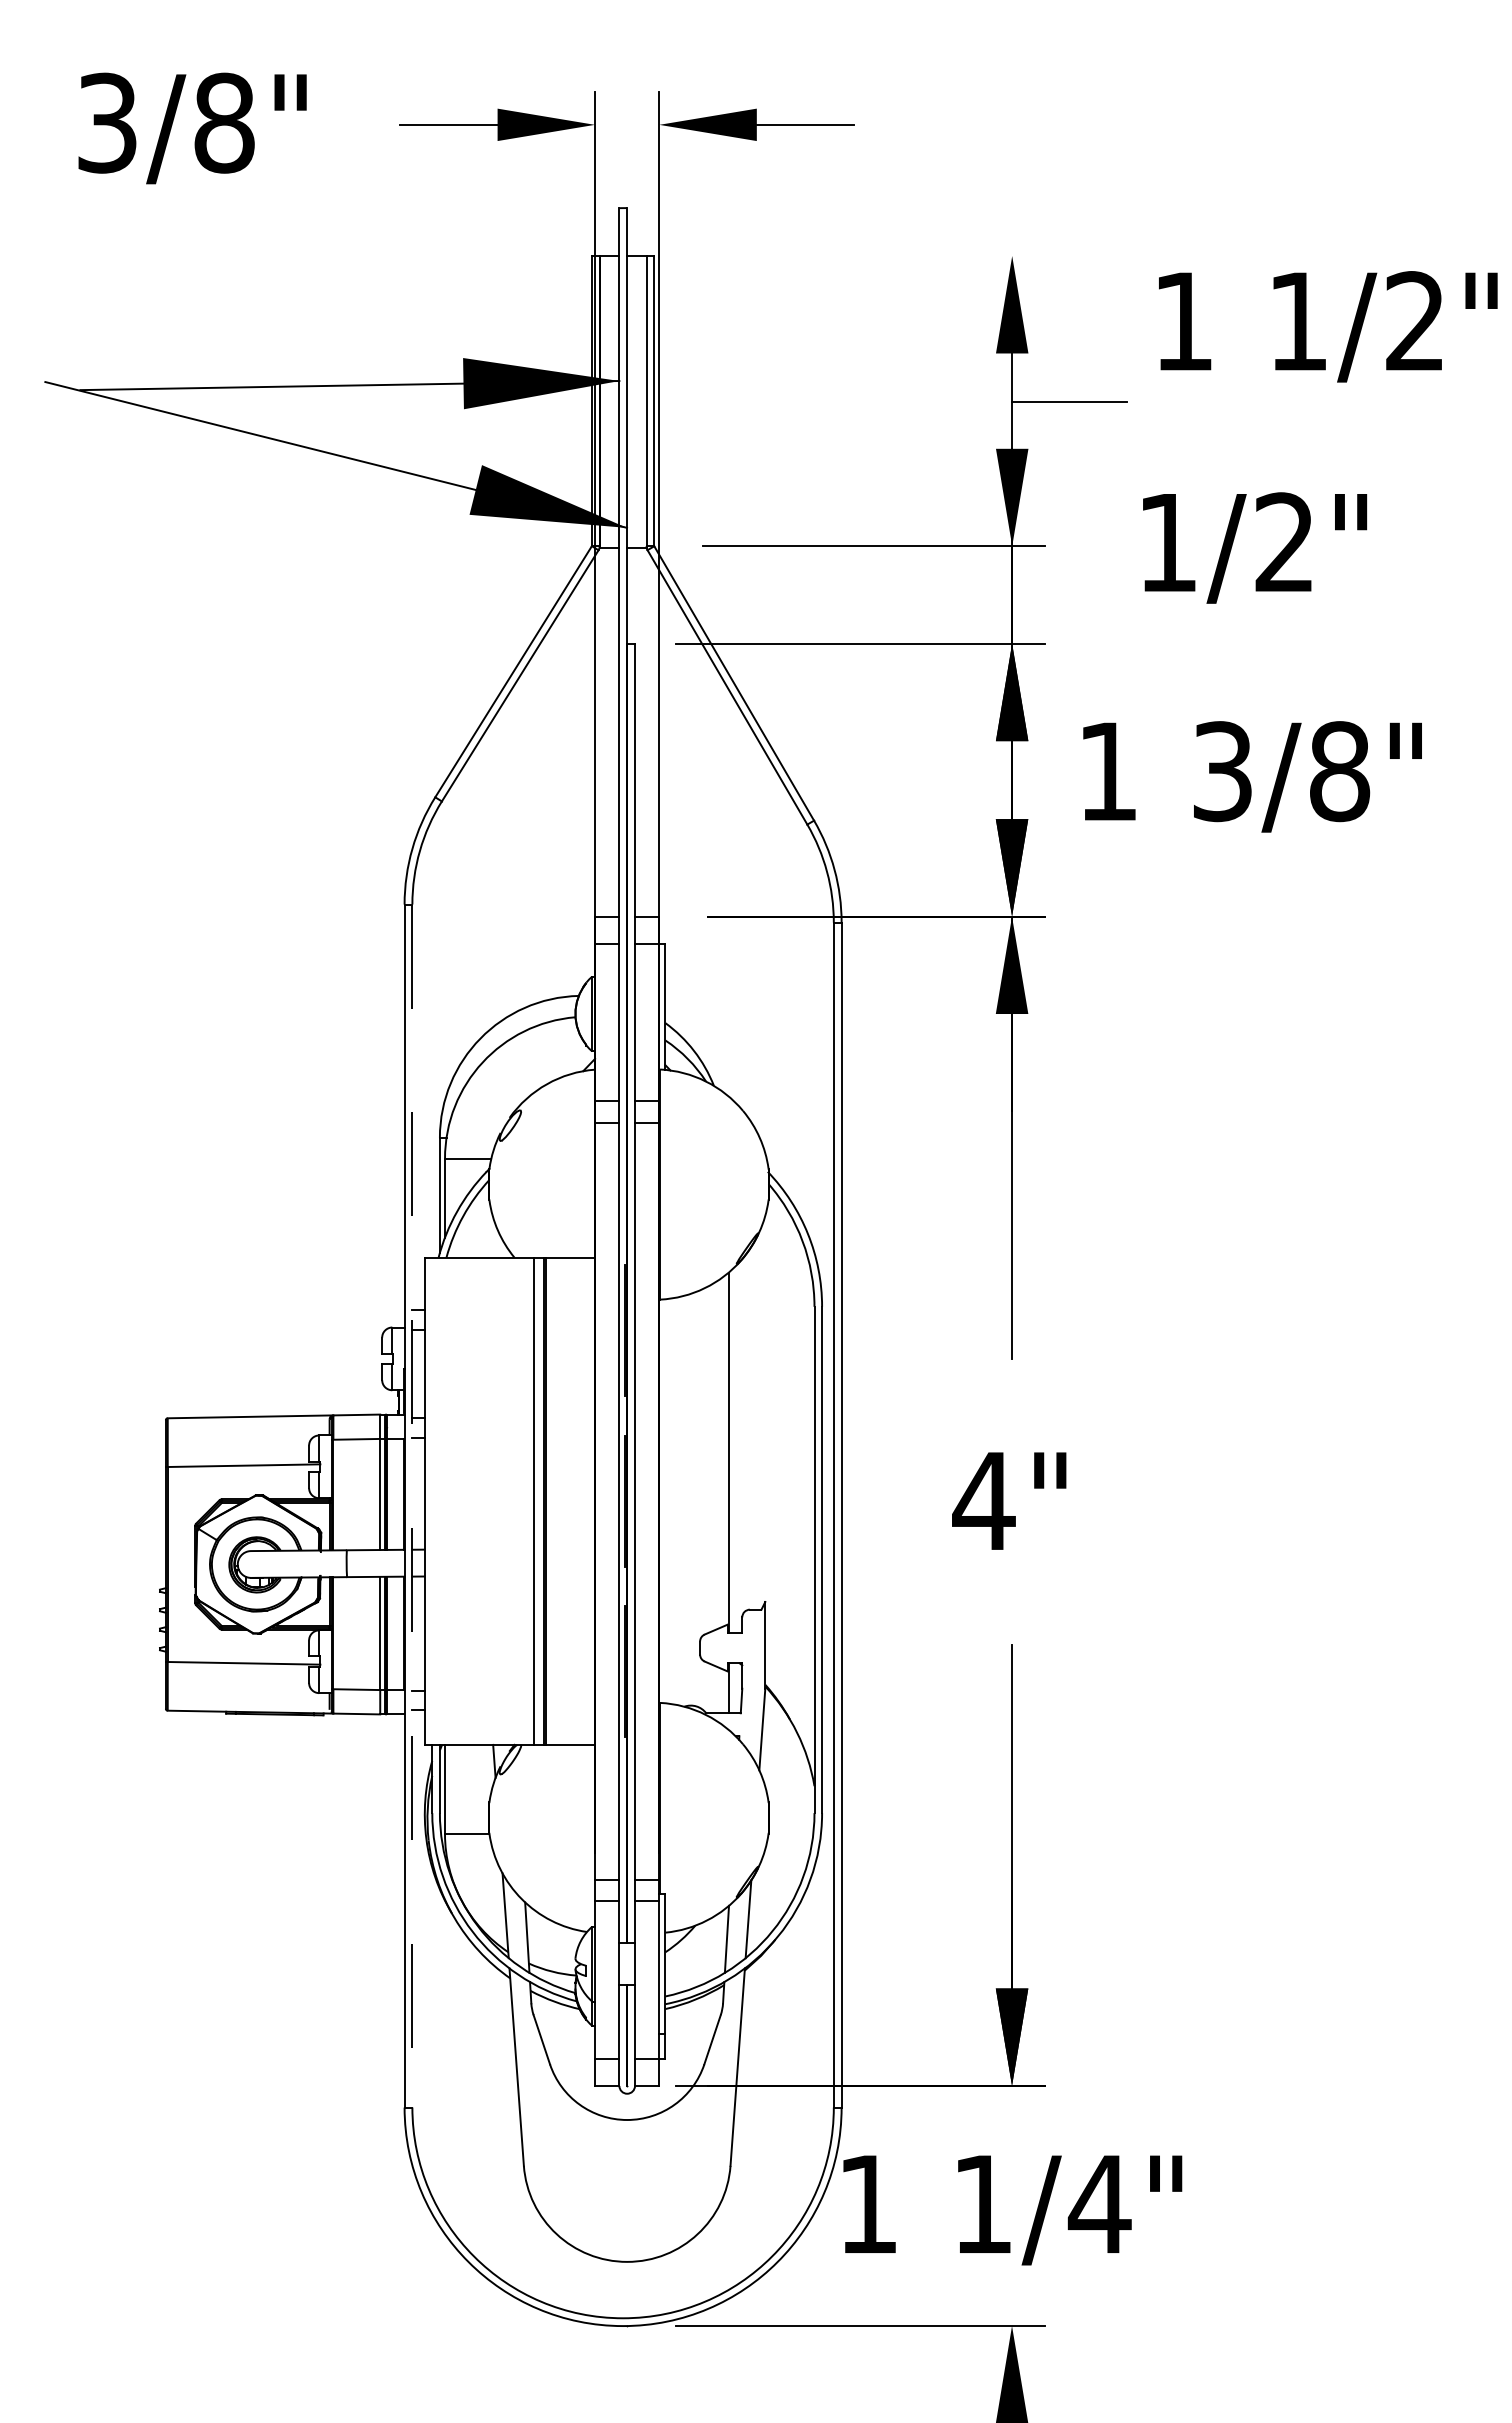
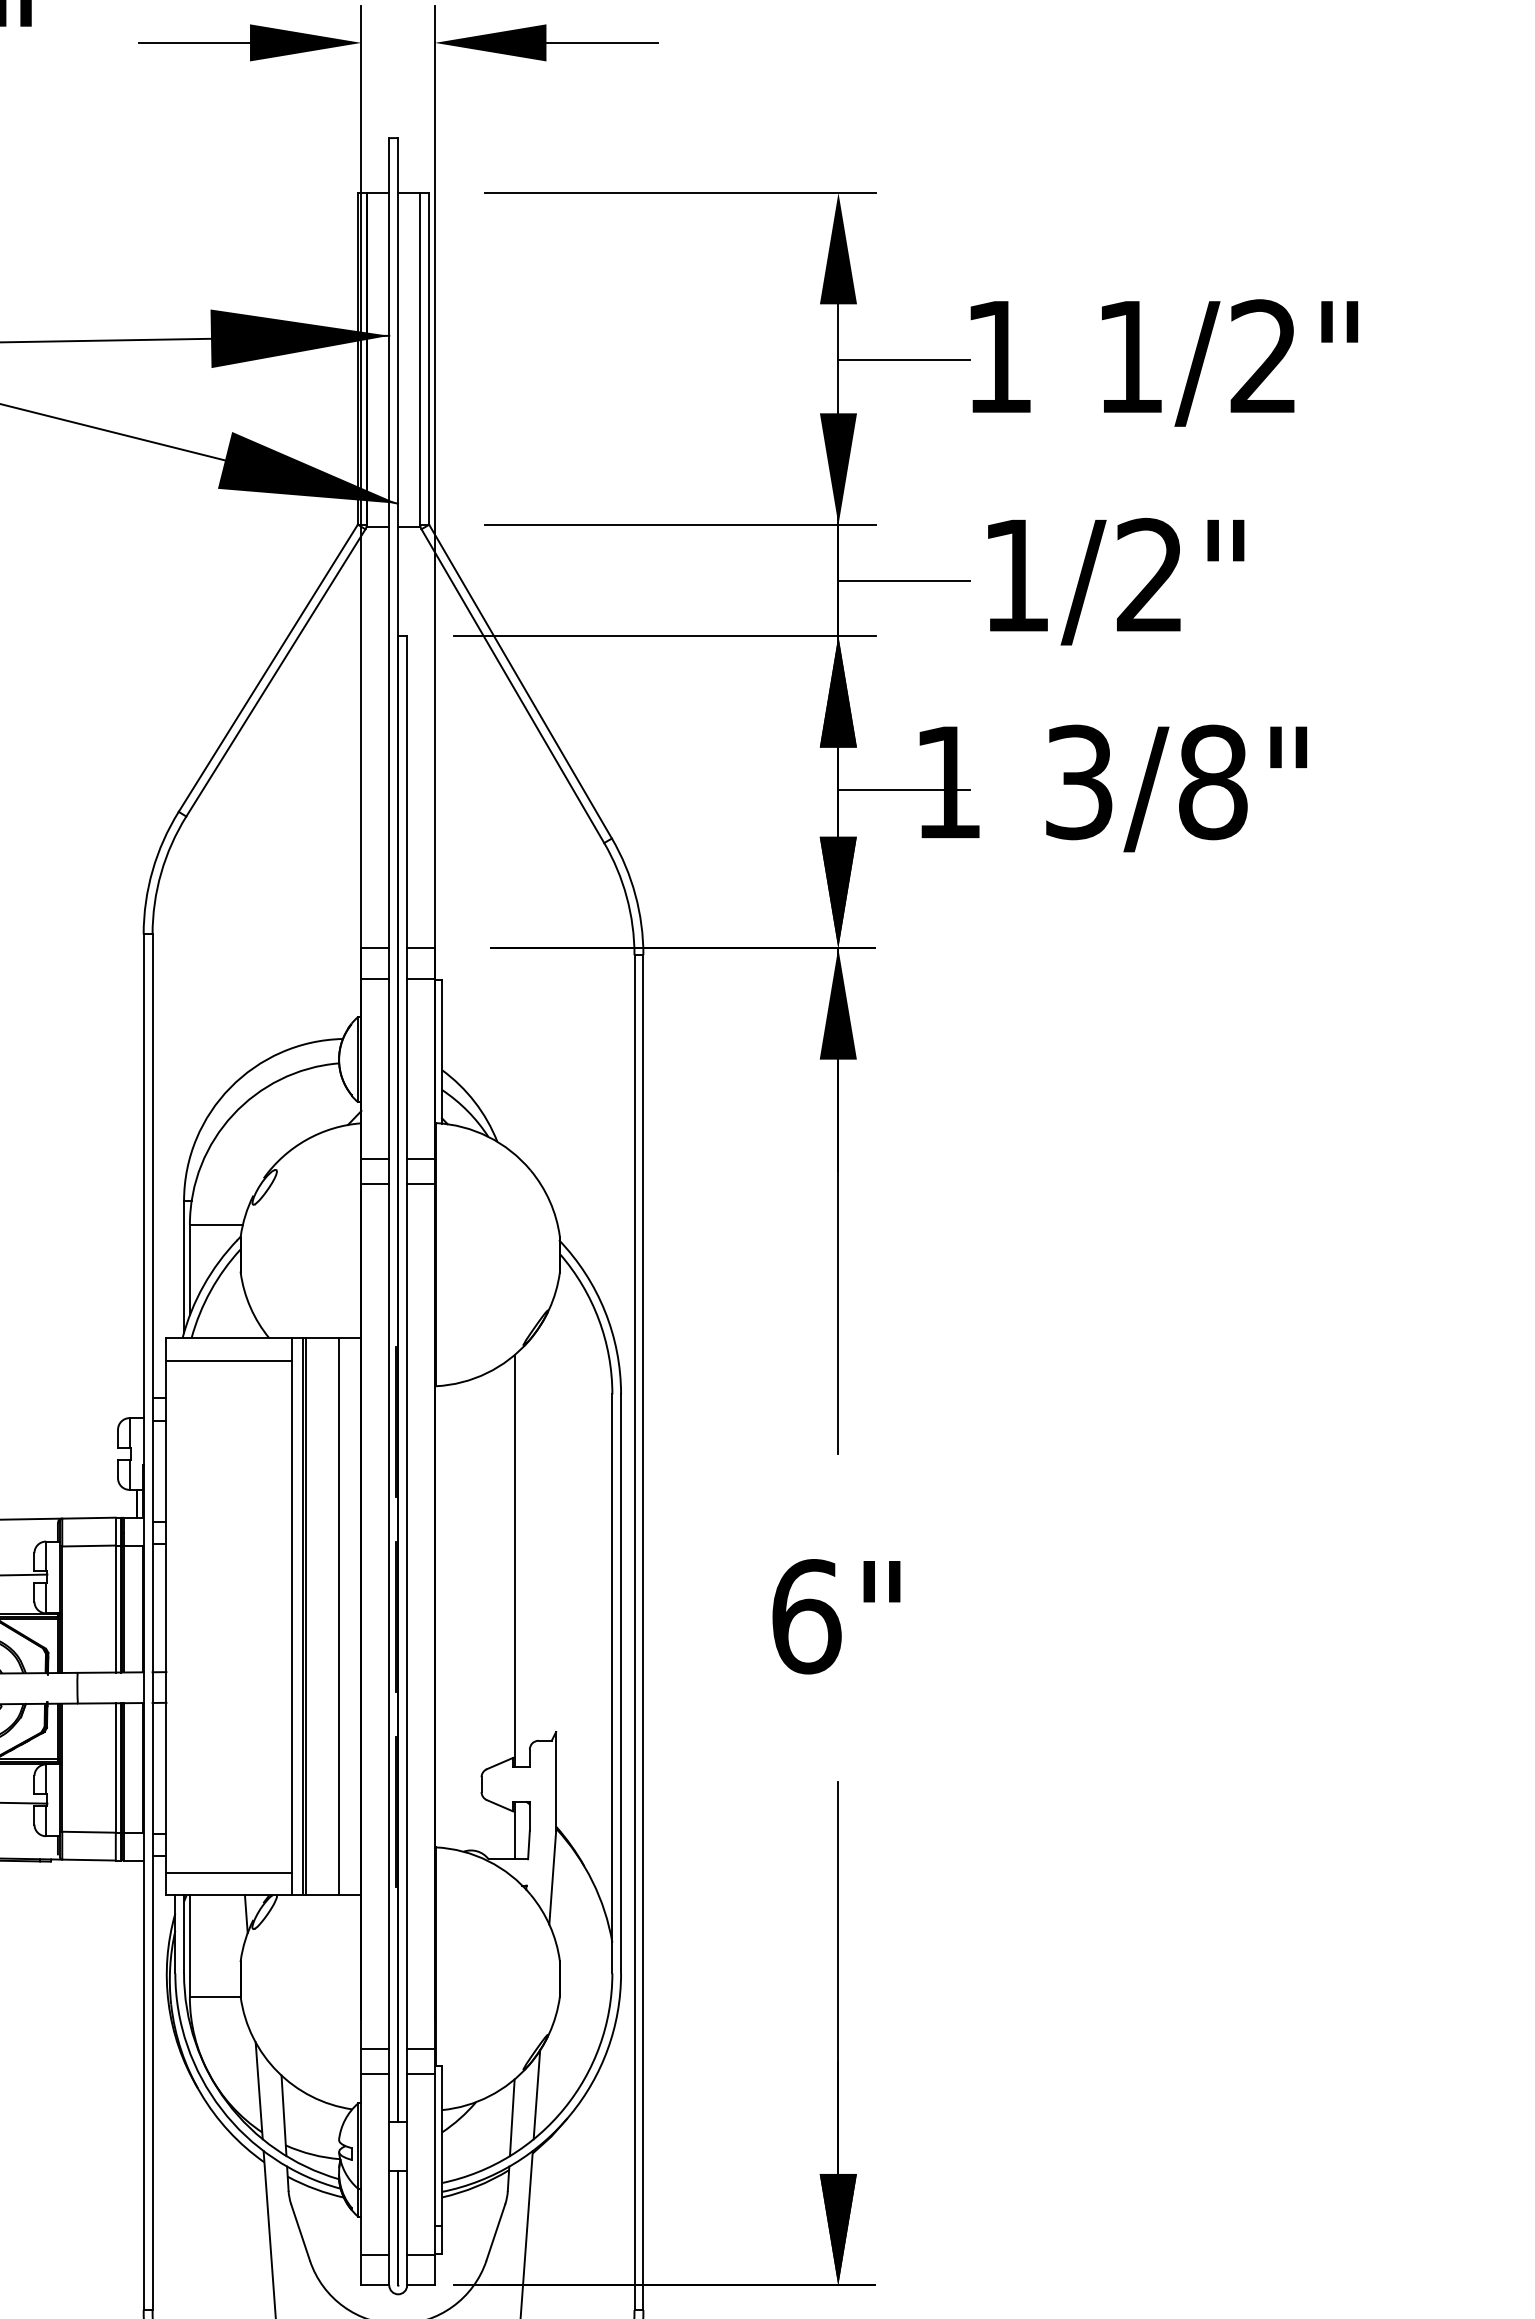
line: (873, 256) -> (679, 193), added
text: (1328, 326) -> (1164, 362), moved
text: (1255, 547) -> (1116, 581), moved
line: (1069, 595) -> (903, 581), added
line: (1069, 777) -> (903, 789), added
line: (479, 1277) -> (229, 1360), added
line: (575, 1500) -> (339, 1615), added
text: (983, 1500) -> (805, 1615), 4" -> 6"
line: (412, 1506) -> (152, 1622), dashed -> solid
line: (479, 1725) -> (229, 1873), added

